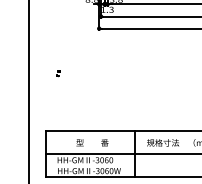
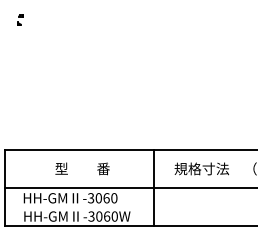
part: (58, 73) -> (20, 19), moved

